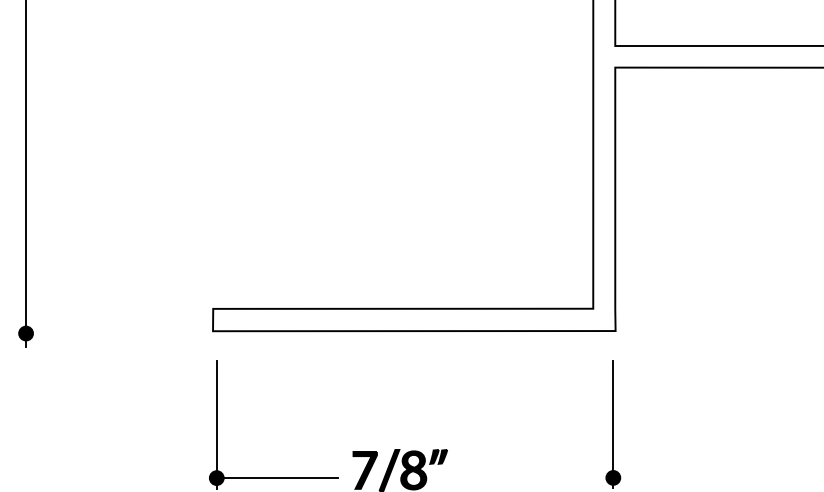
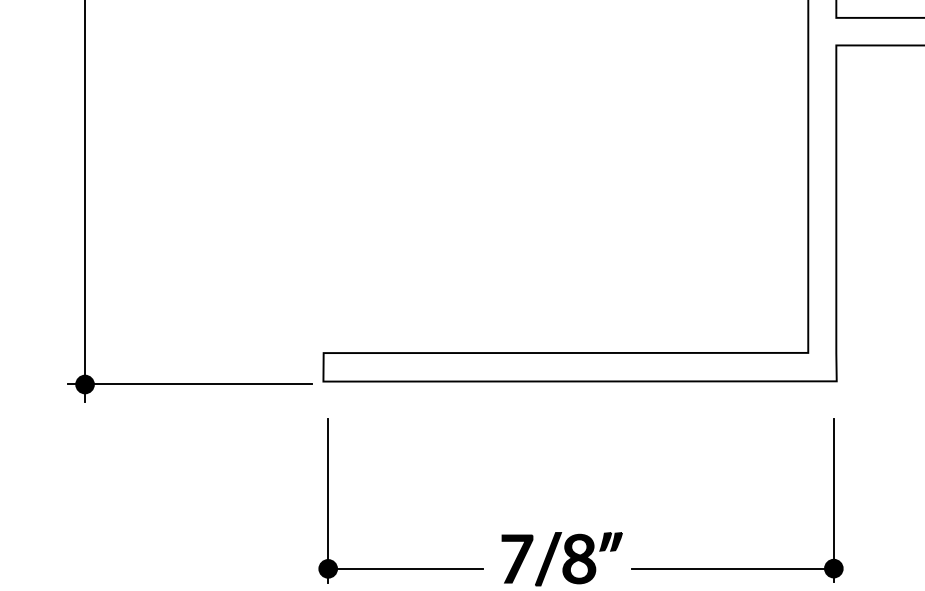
line: (108, 333) -> (190, 384), added
line: (533, 478) -> (732, 569), added

